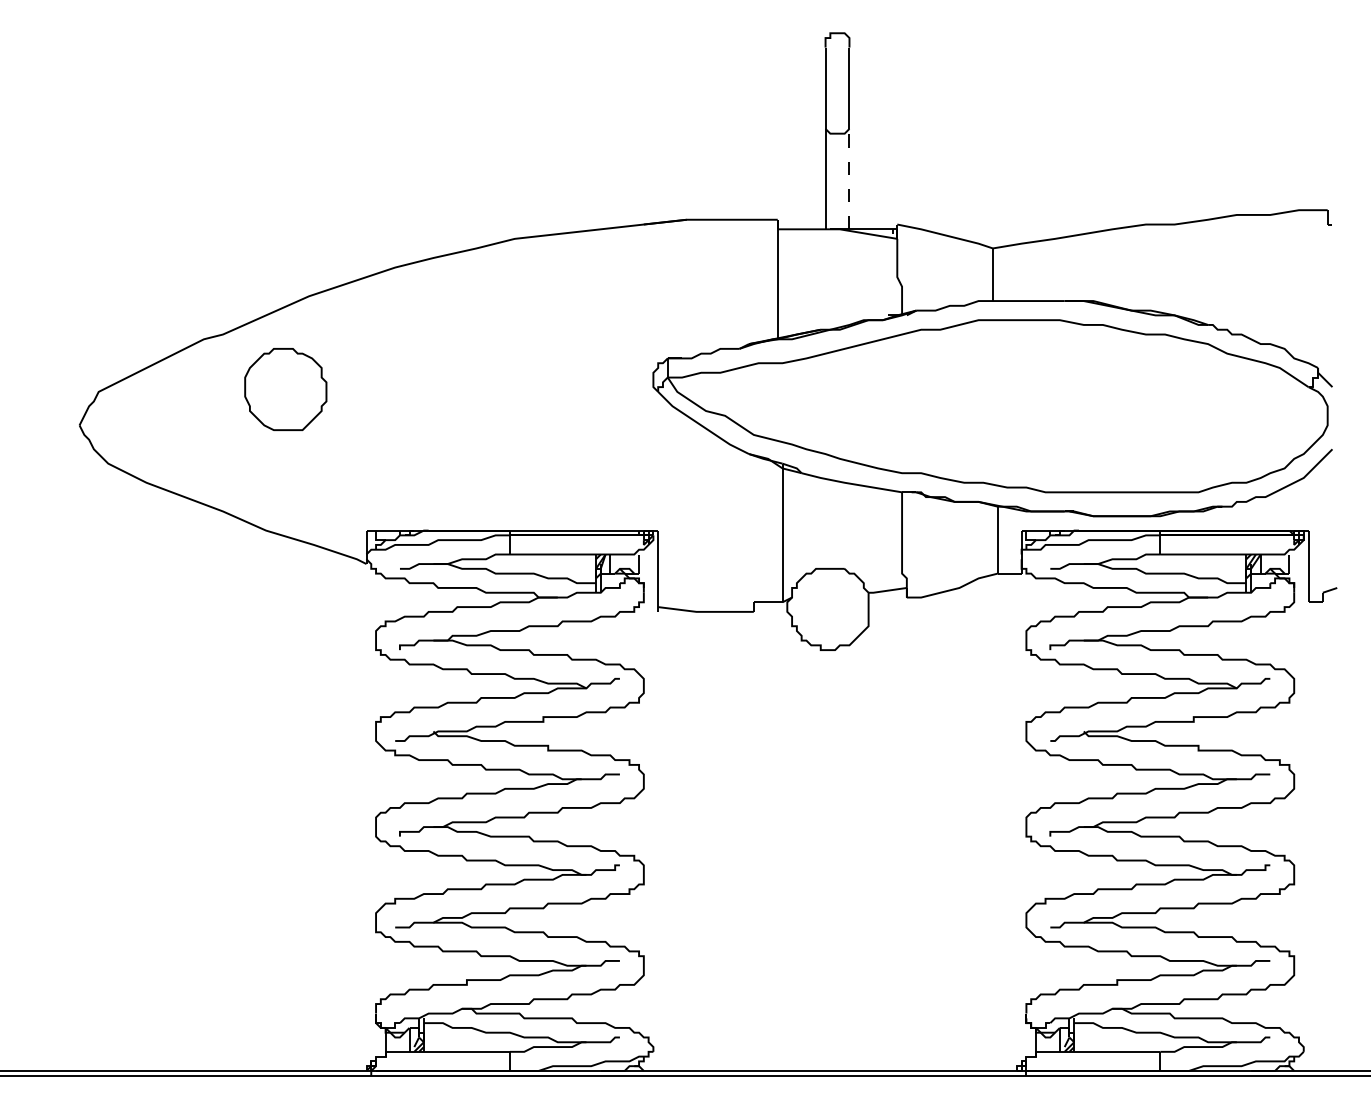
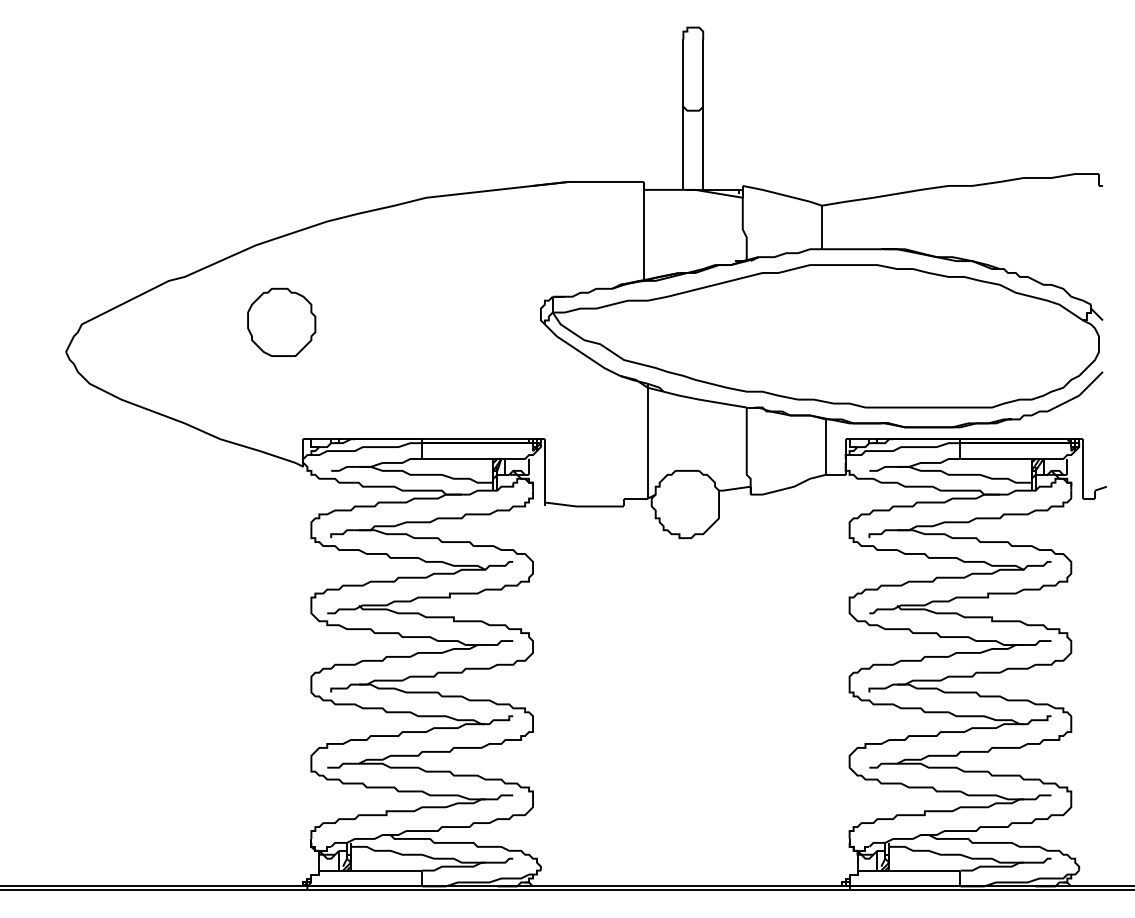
line: (849, 179) -> (703, 148), dashed -> solid
part: (285, 388) -> (281, 321), moved

